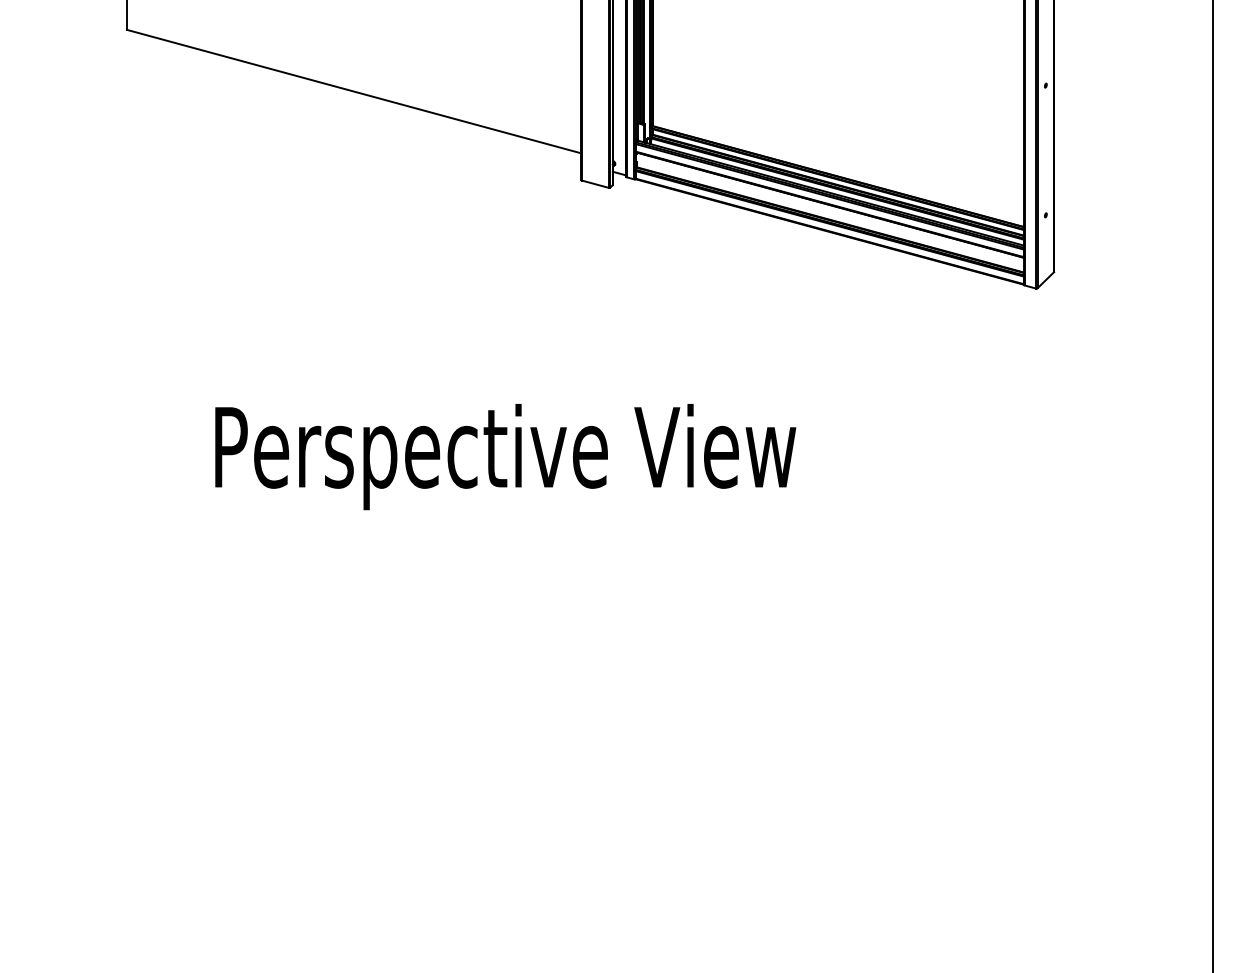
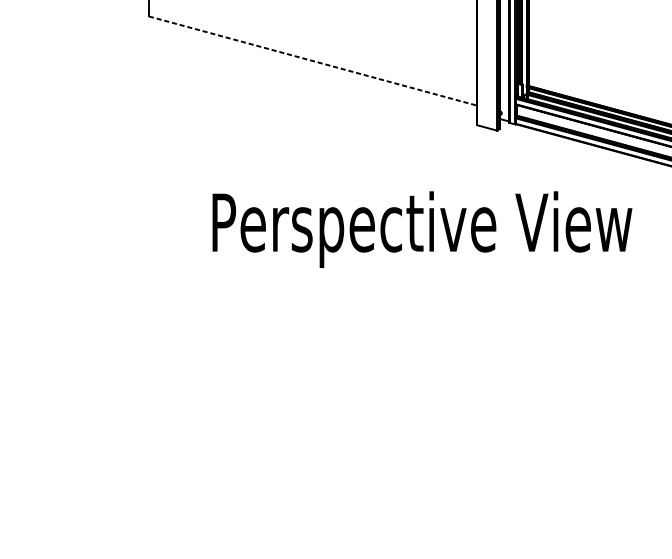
line: (354, 91) -> (313, 60), solid -> dashed
text: (505, 457) -> (422, 230), moved

